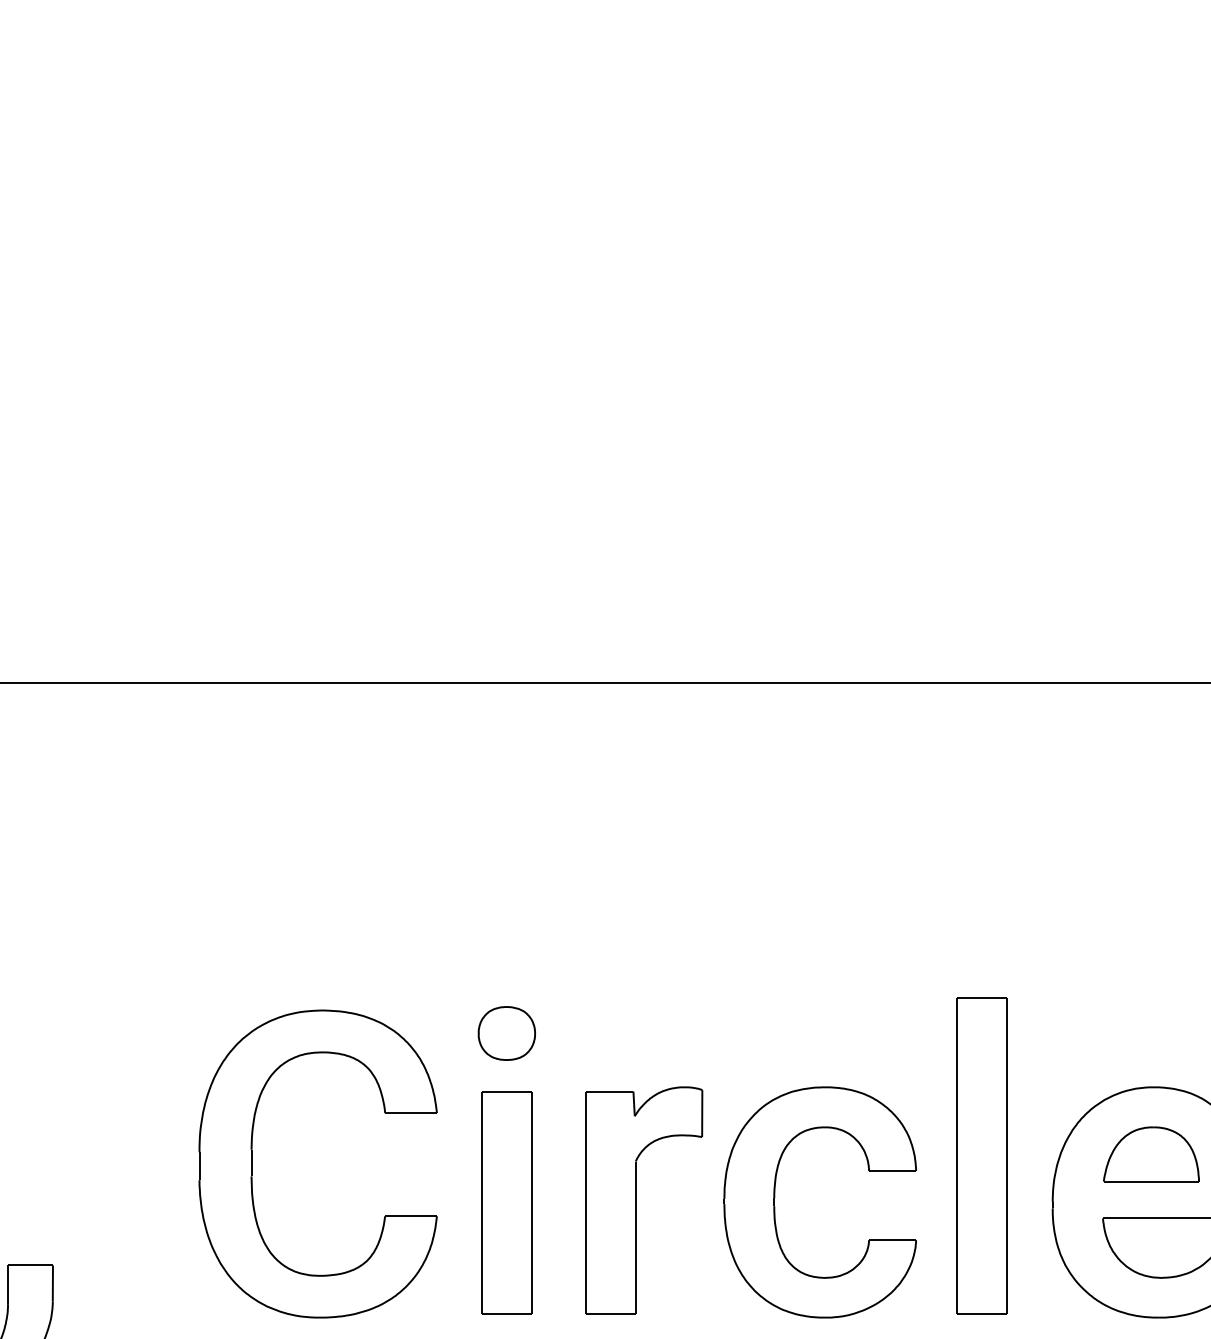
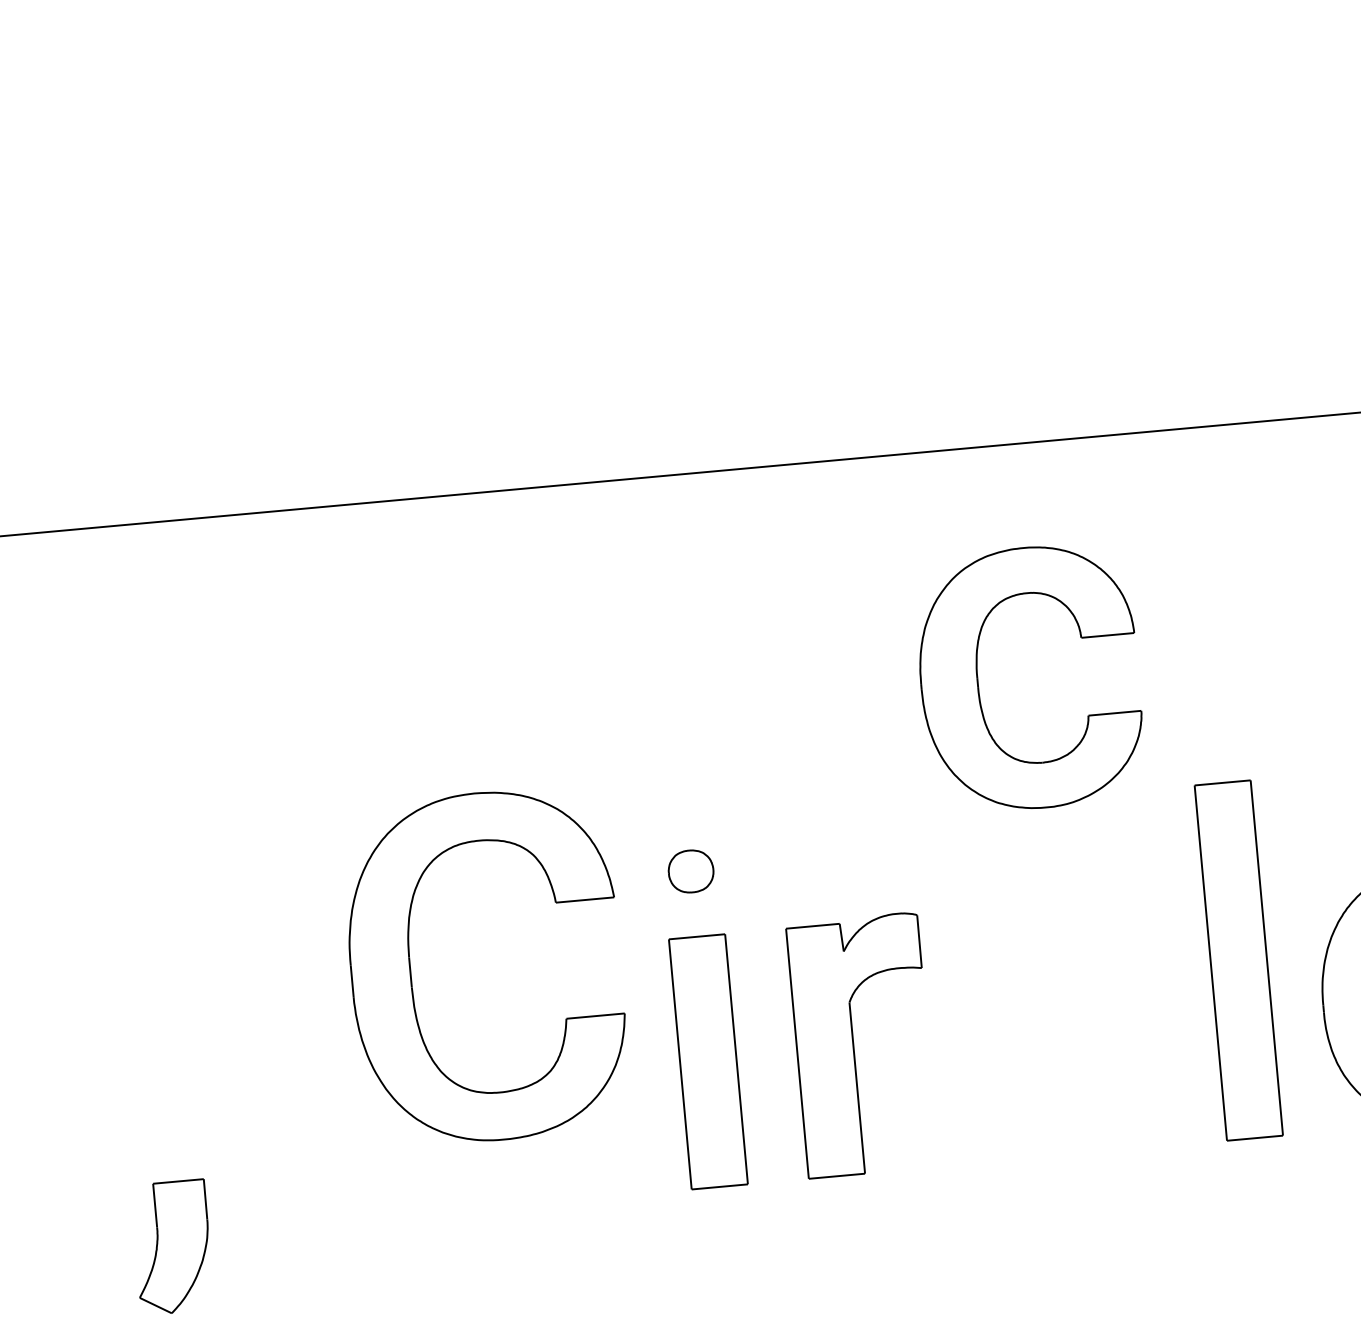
part: (506, 1033) -> (690, 871), size x0.7
part: (252, 1163) -> (411, 972), moved
part: (775, 1206) -> (979, 687), moved

